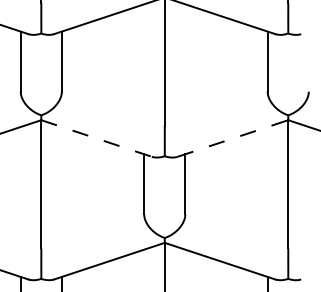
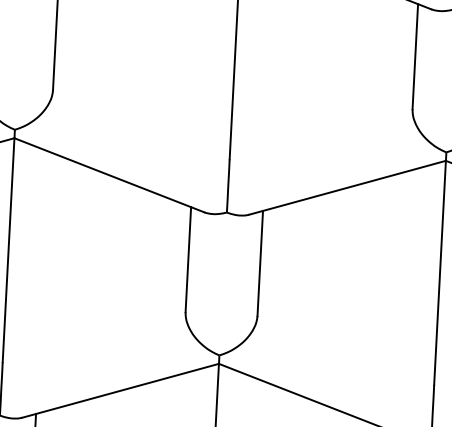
line: (97, 138) -> (110, 175), dashed -> solid
line: (233, 138) -> (348, 187), dashed -> solid

